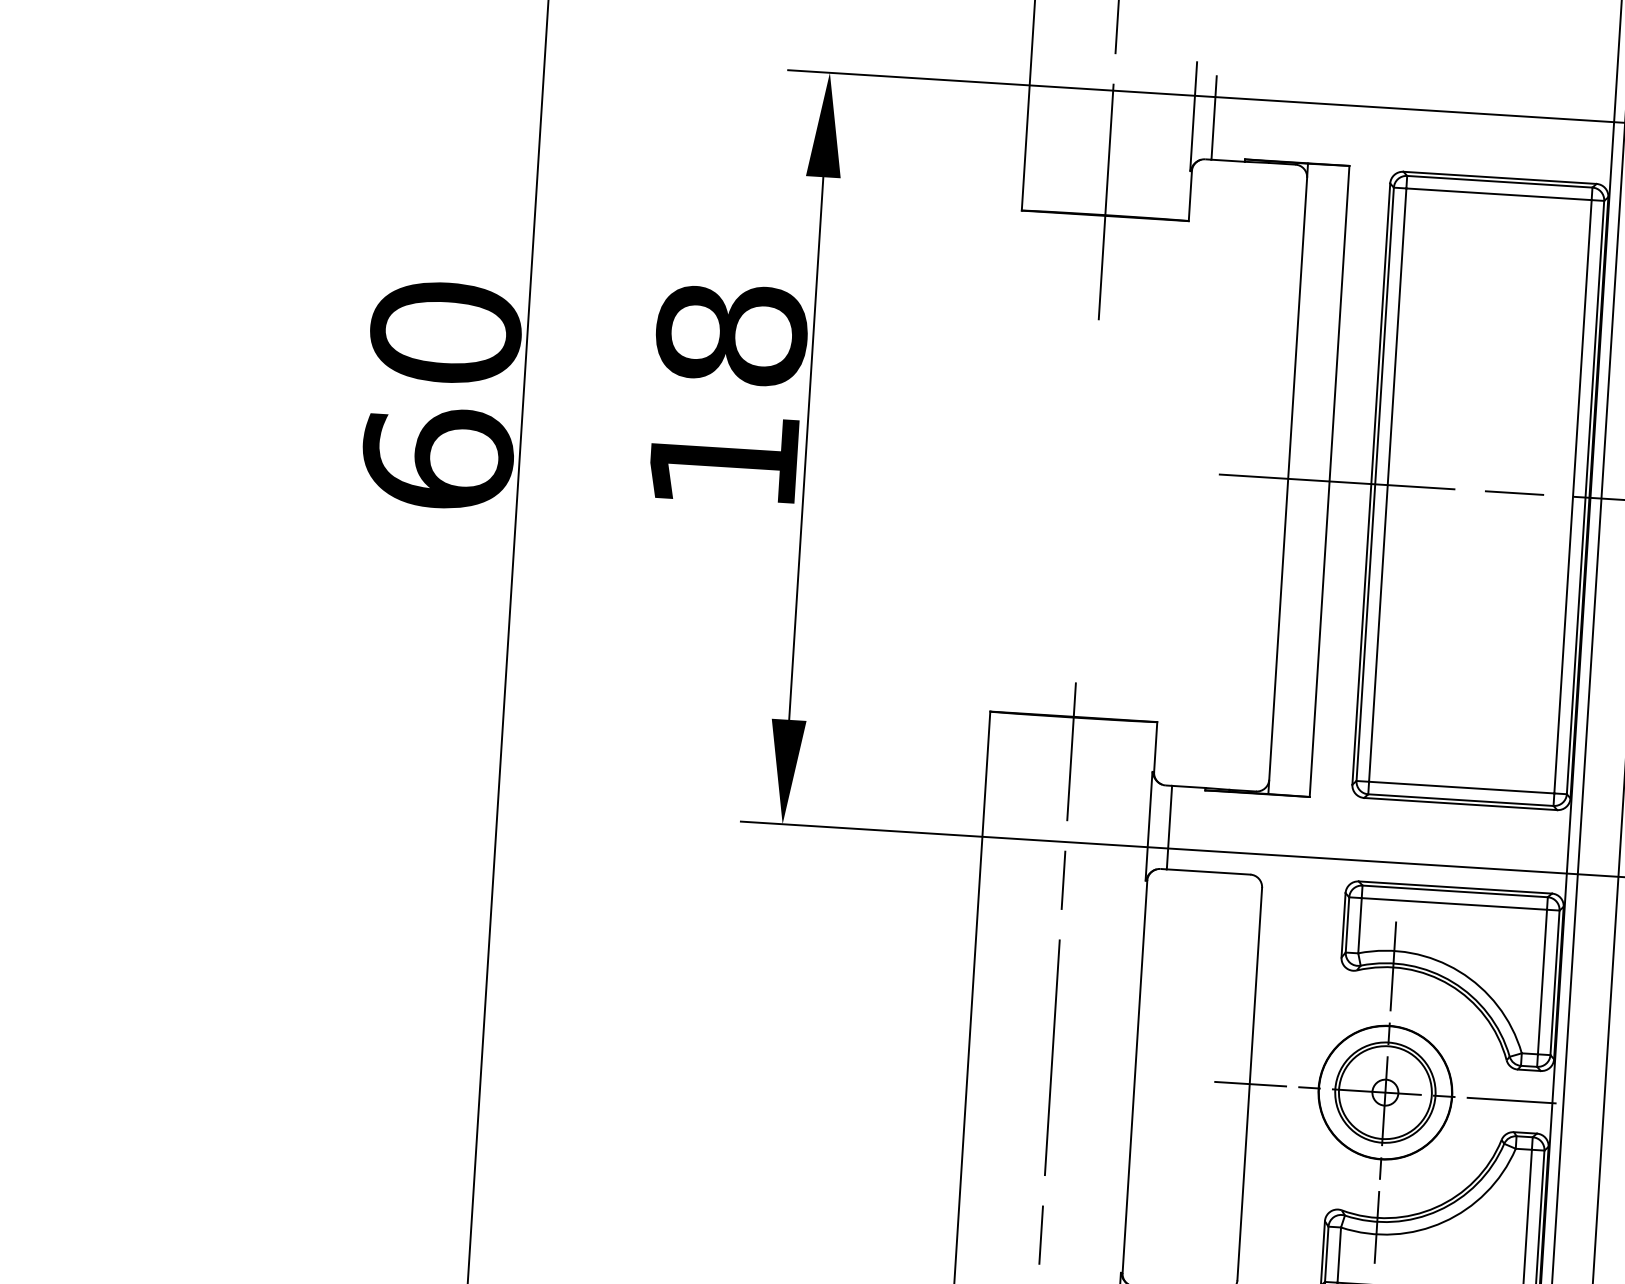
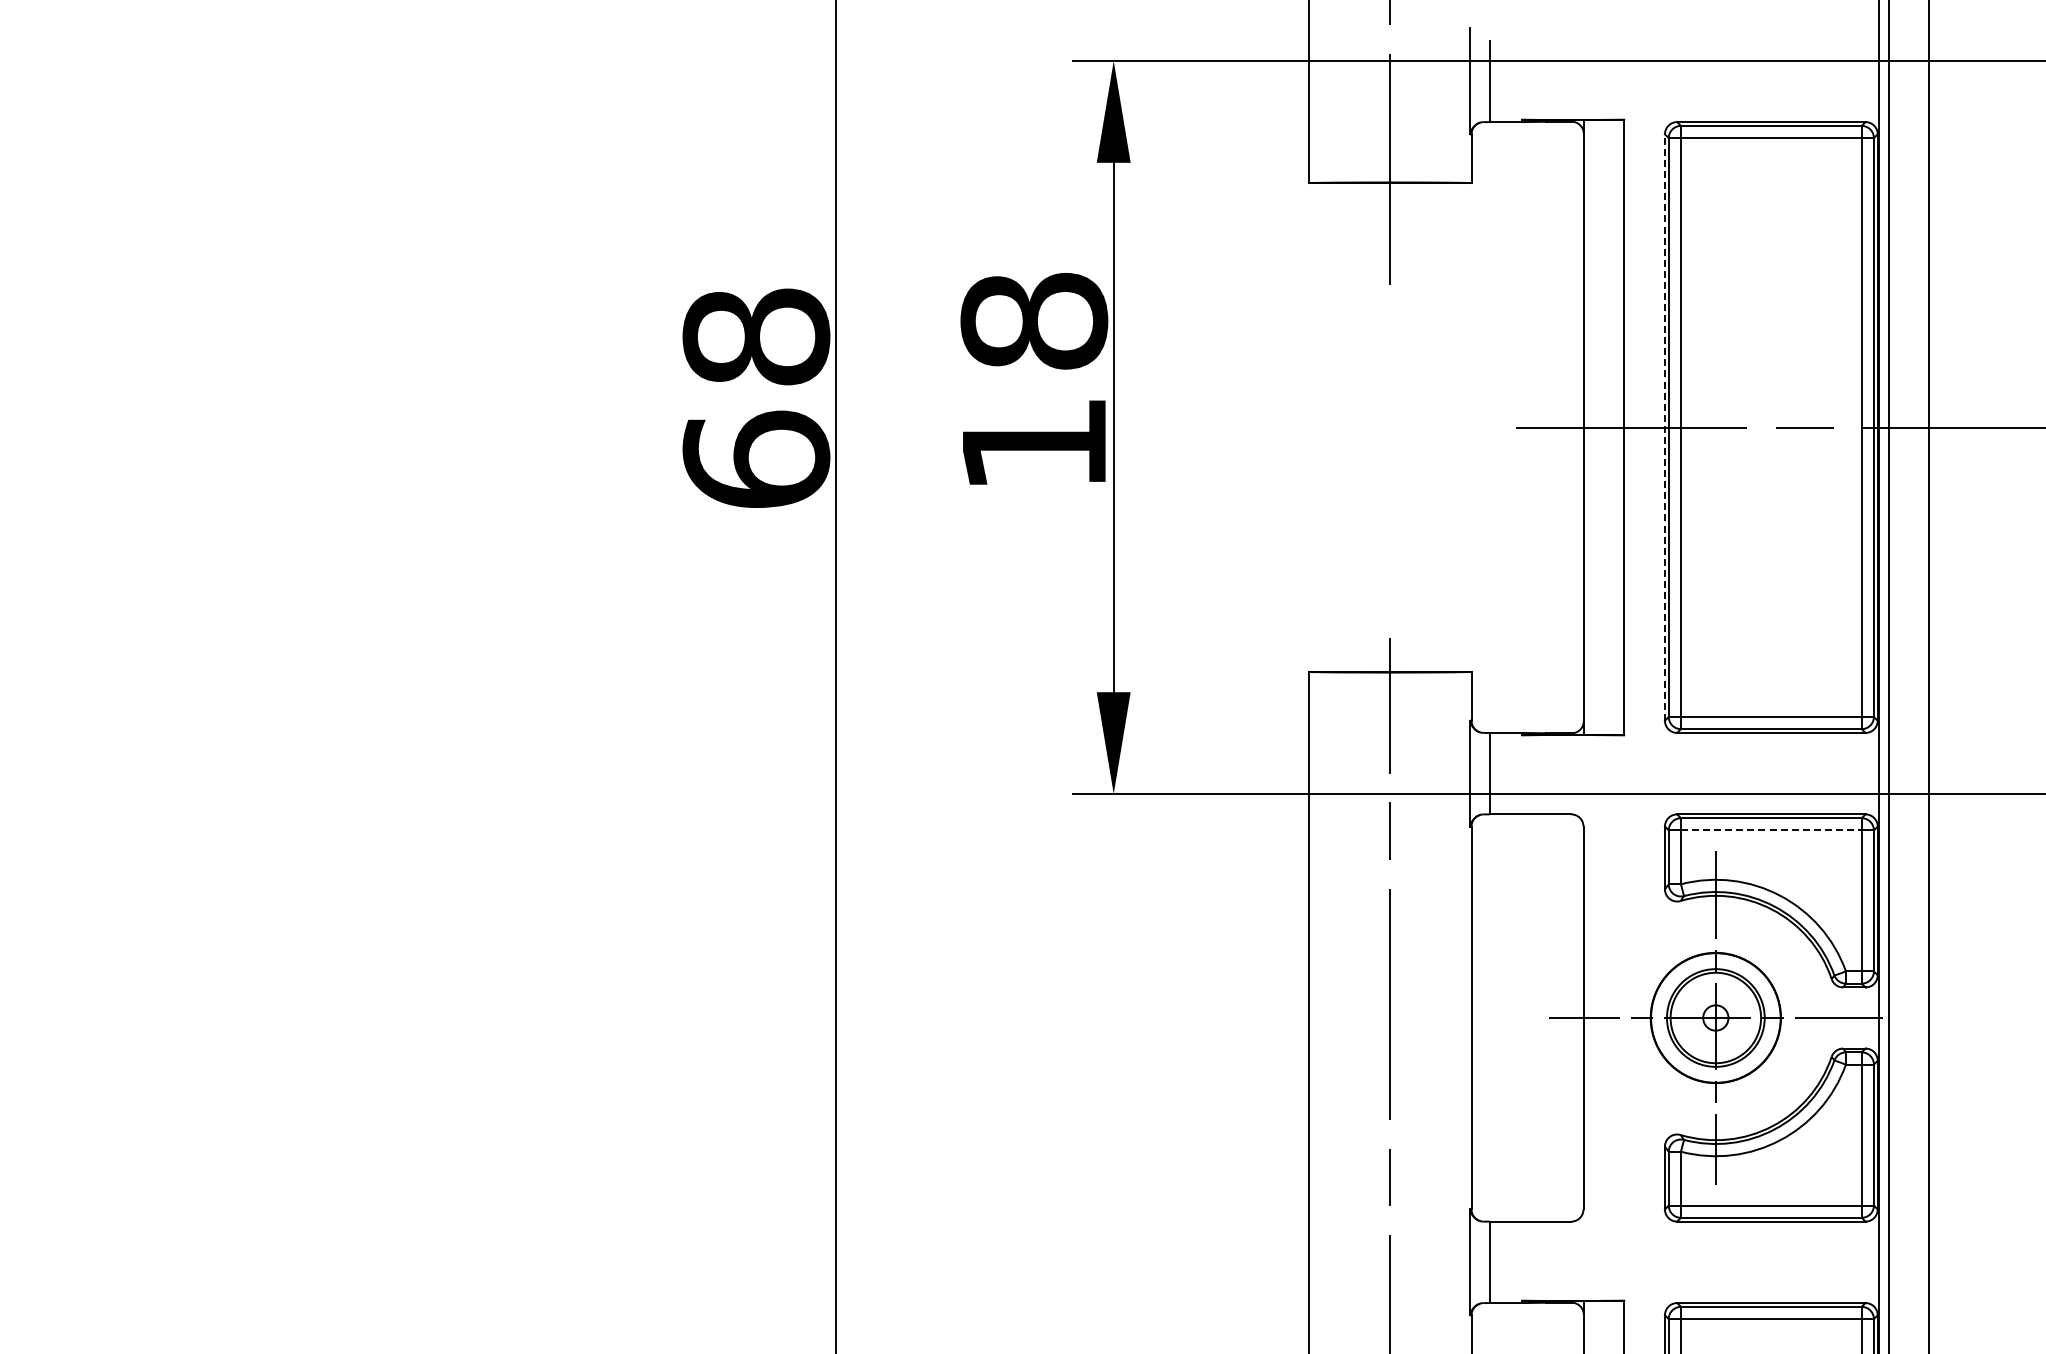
text: (445, 332) -> (756, 336), 60 -> 68
line: (1370, 484) -> (1664, 427), solid -> dashed
line: (1454, 904) -> (1771, 830), solid -> dashed

